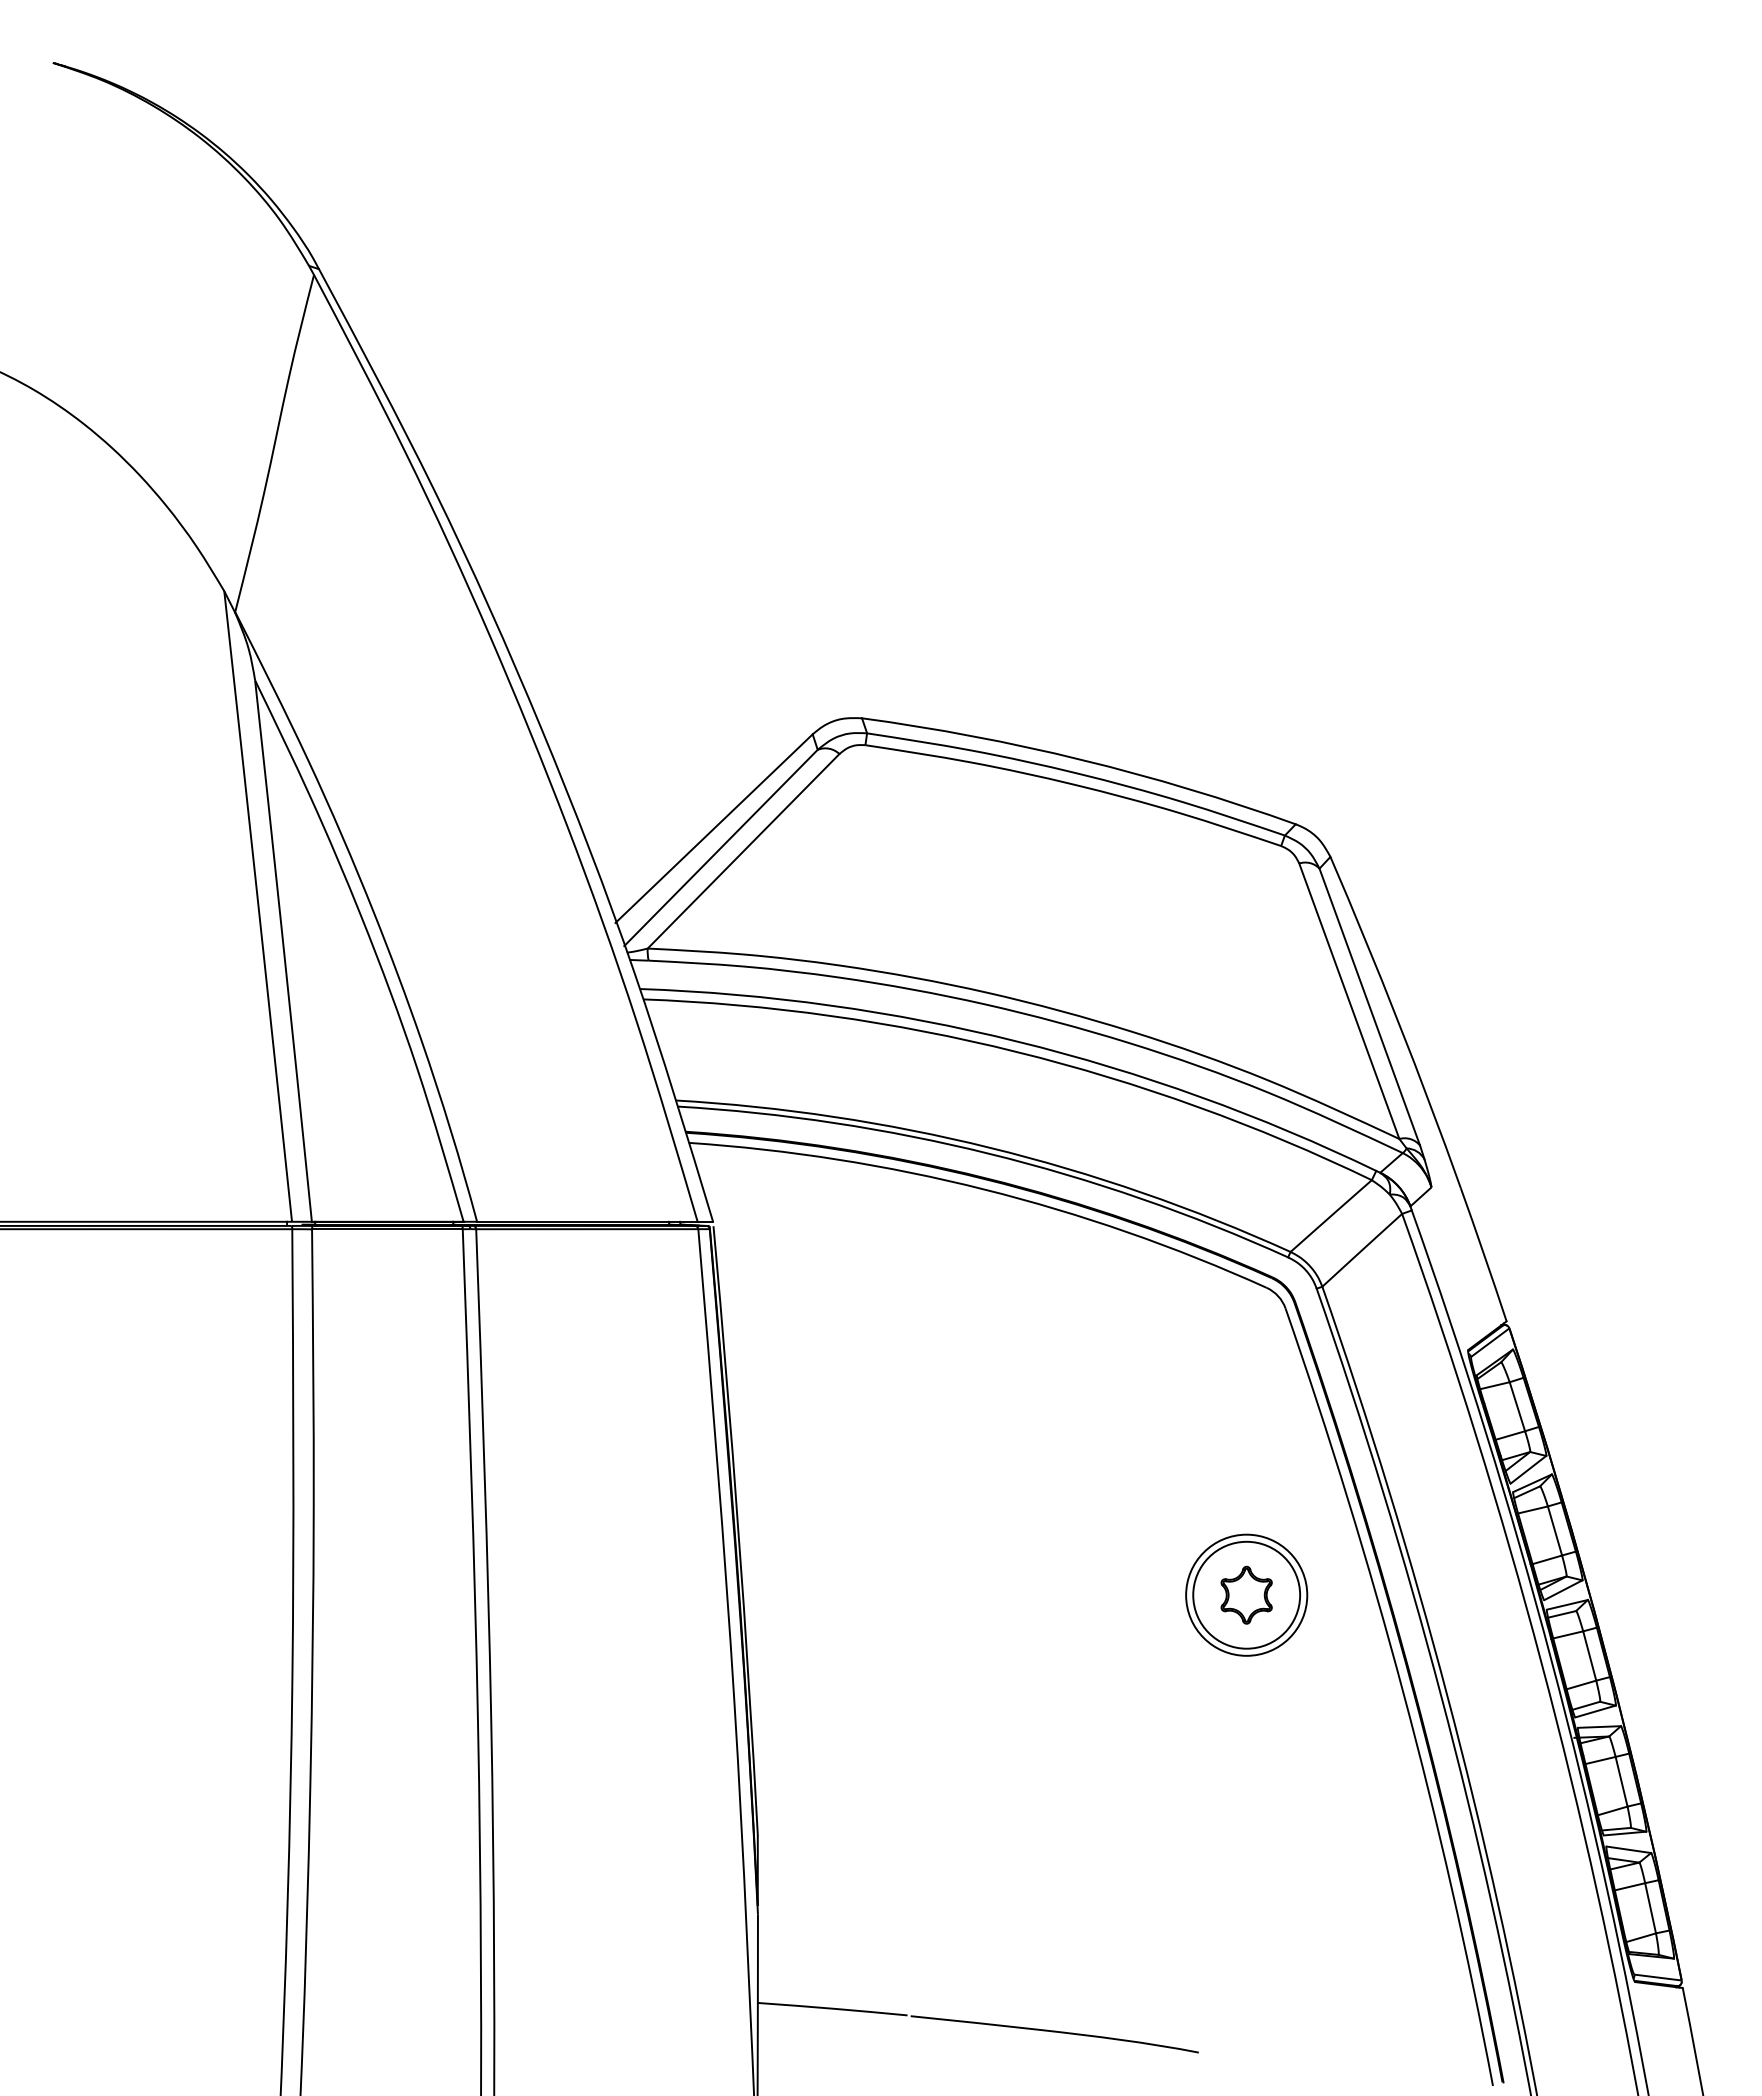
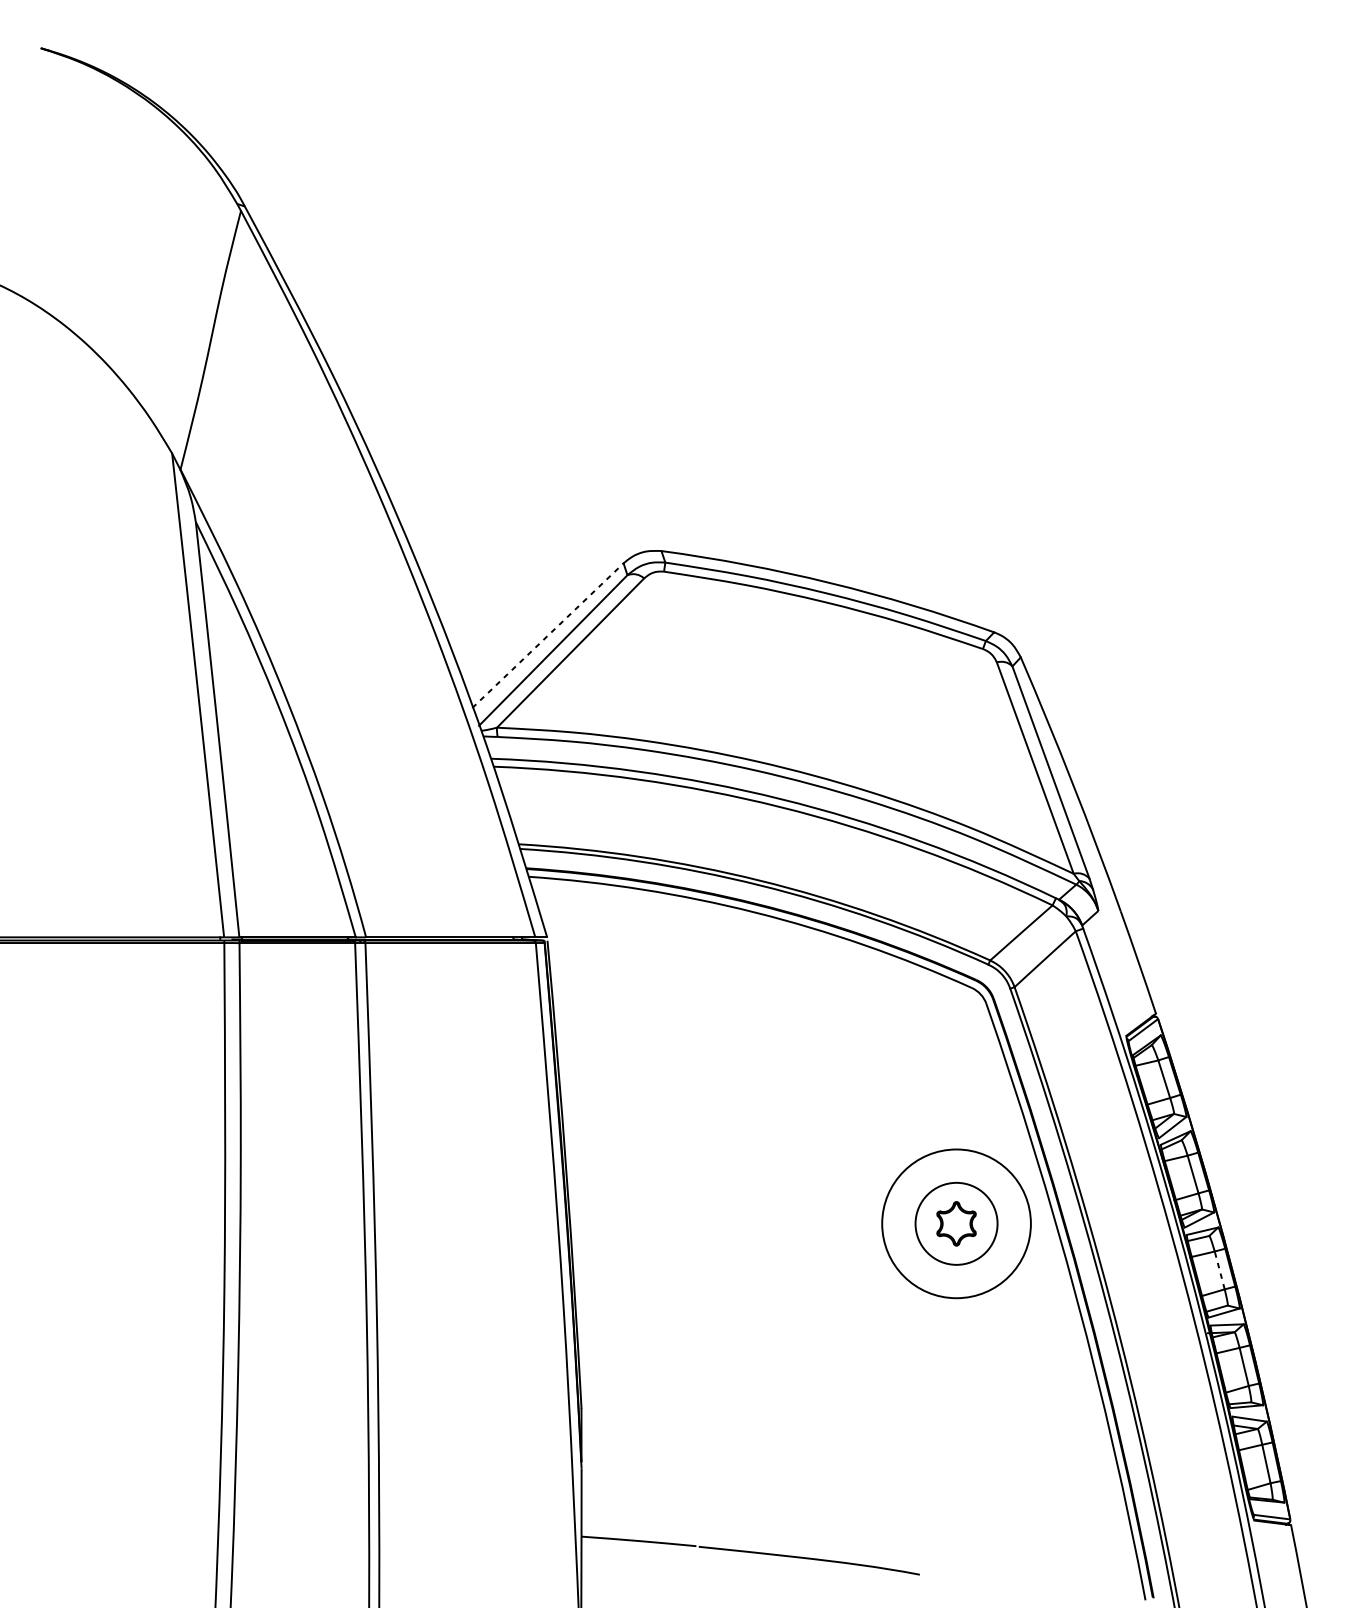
line: (714, 828) -> (548, 635), solid -> dashed
circle: (1246, 1594) -> (956, 1223), size x1.6
line: (1589, 1655) -> (1219, 1270), solid -> dashed

